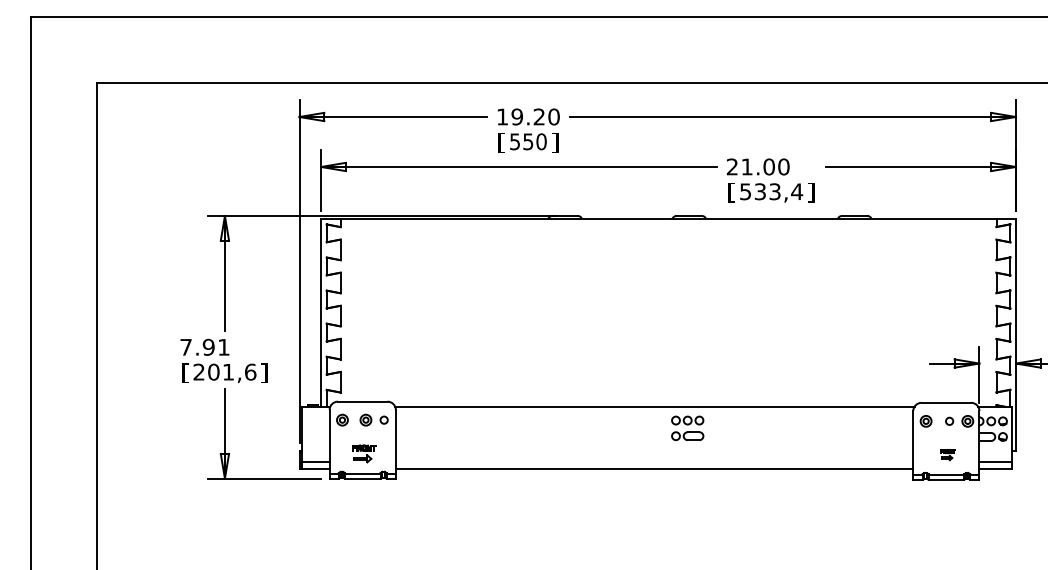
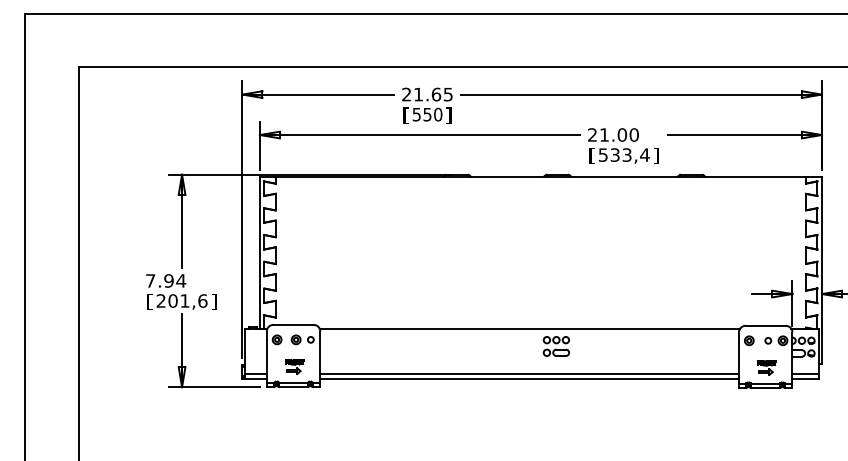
text: (528, 116) -> (427, 94), 19.20 -> 21.65
text: (224, 346) -> (181, 280), 7.91 -> 7.94
part: (947, 454) -> (766, 367), size x1.67
line: (654, 463) -> (529, 374), added

